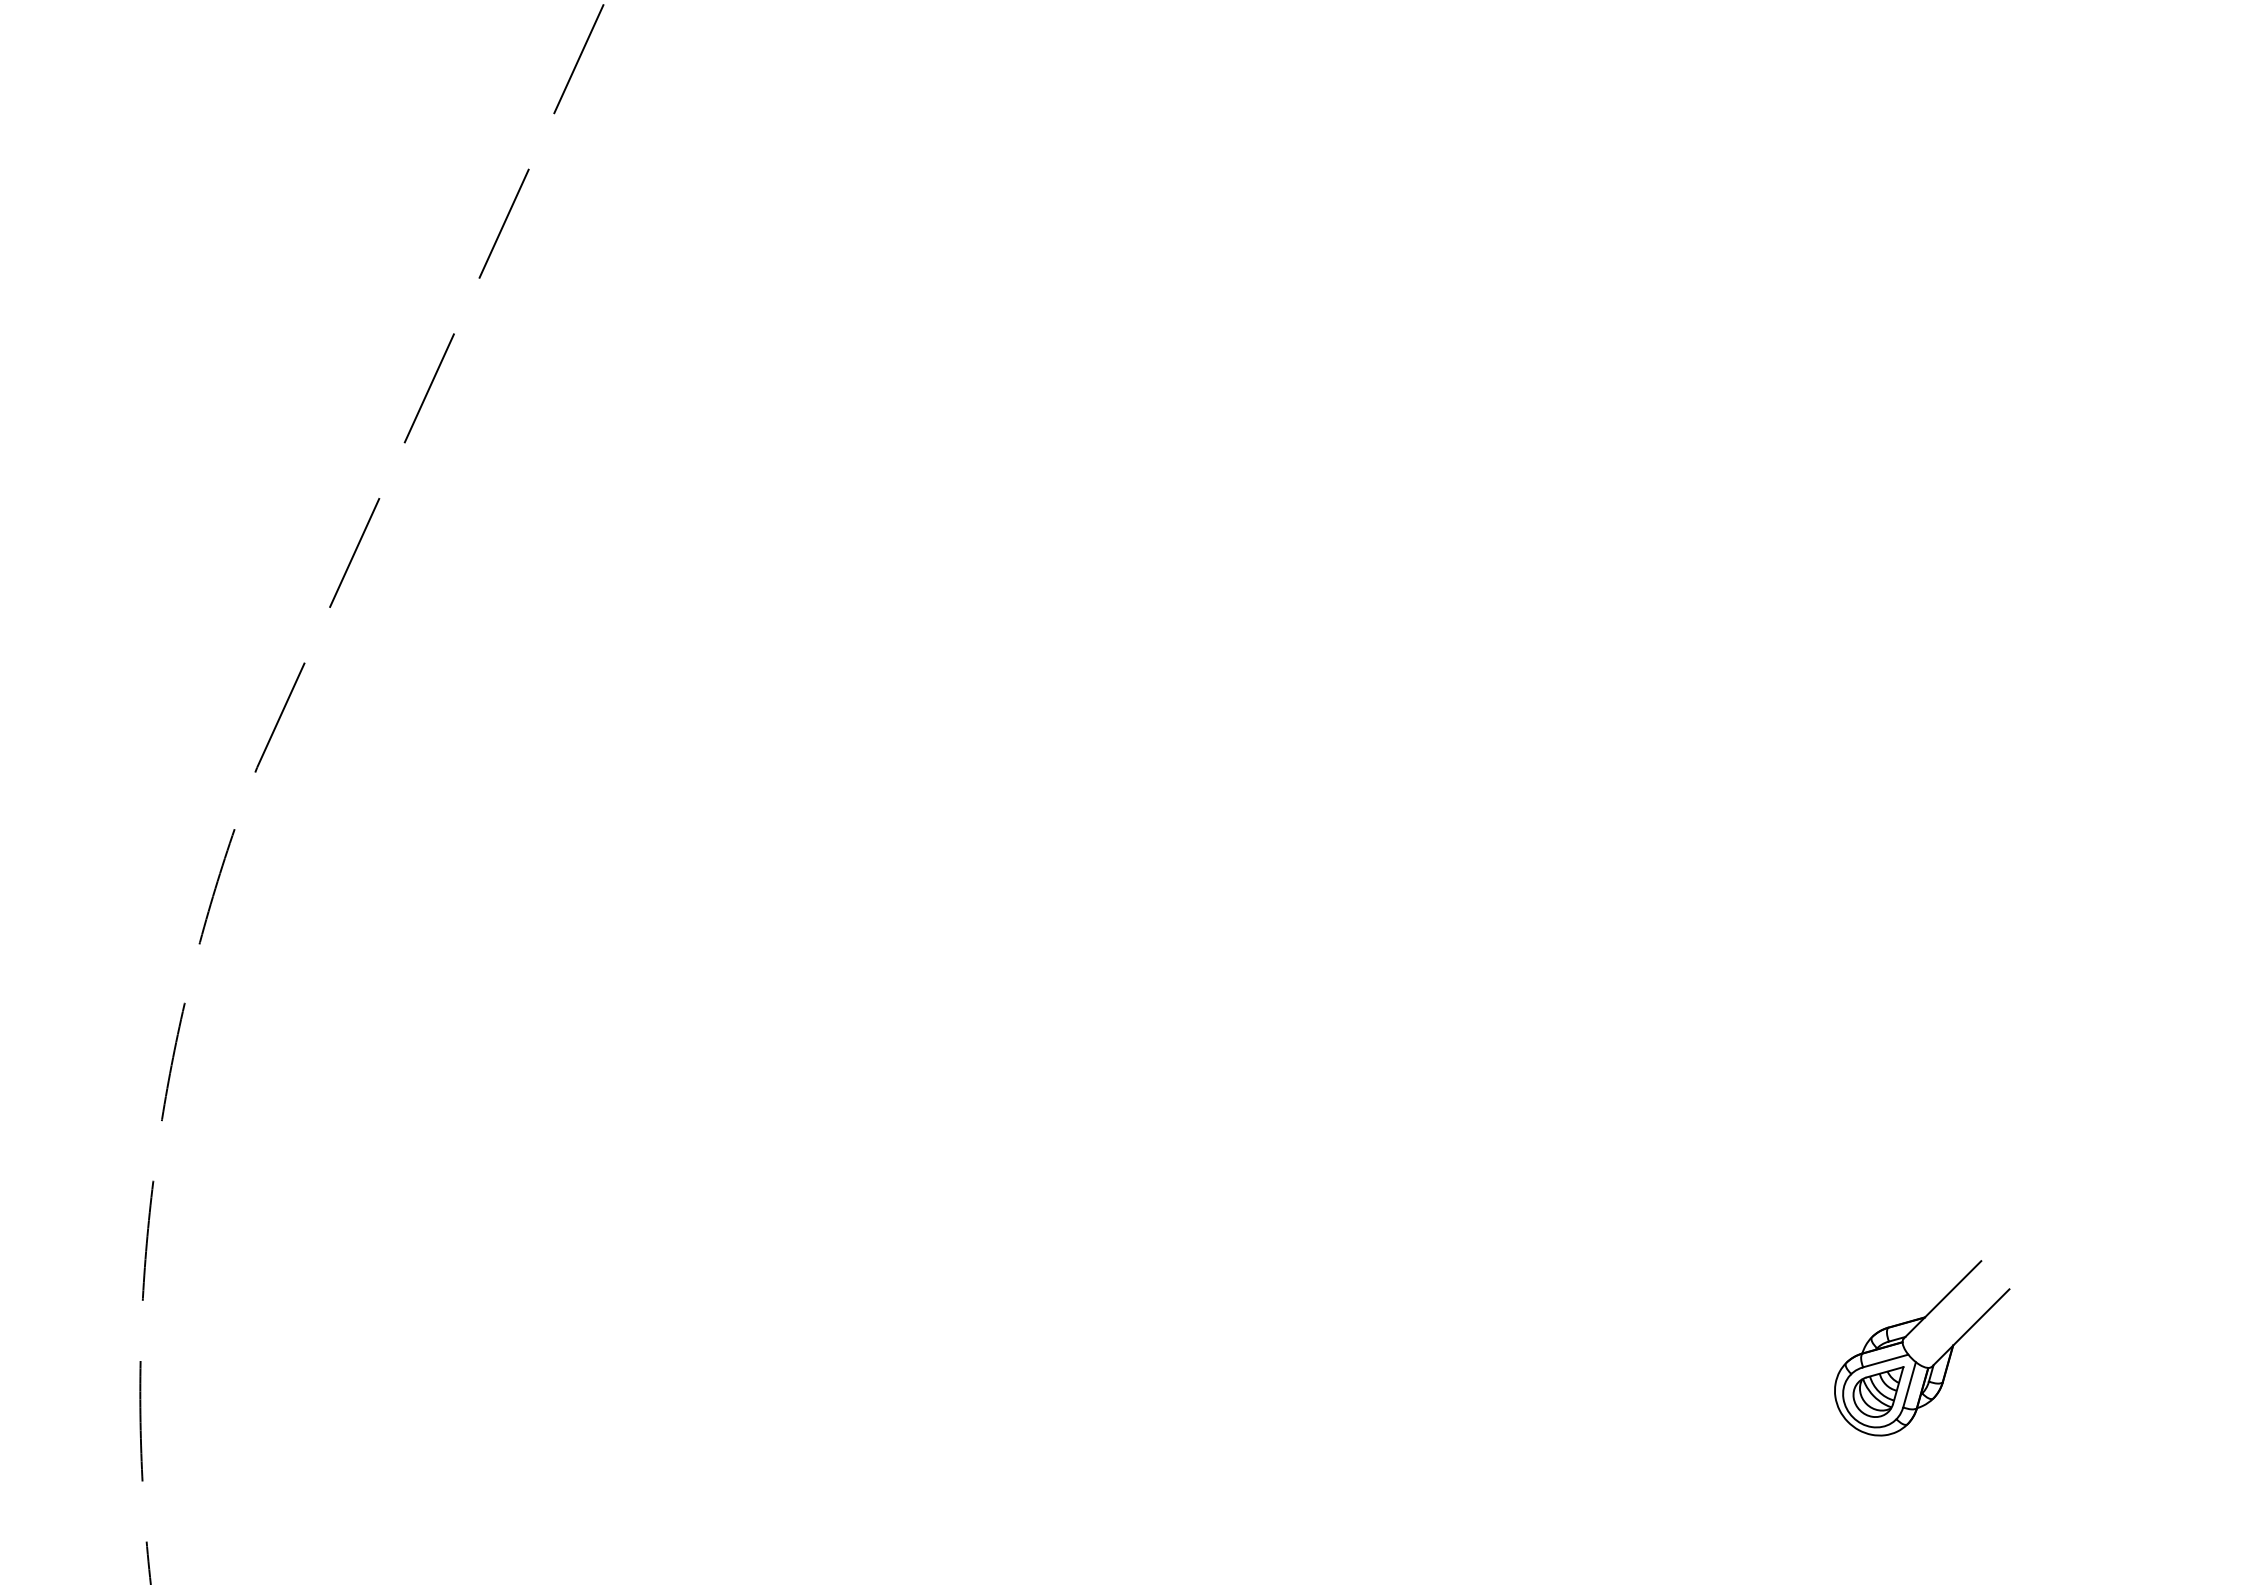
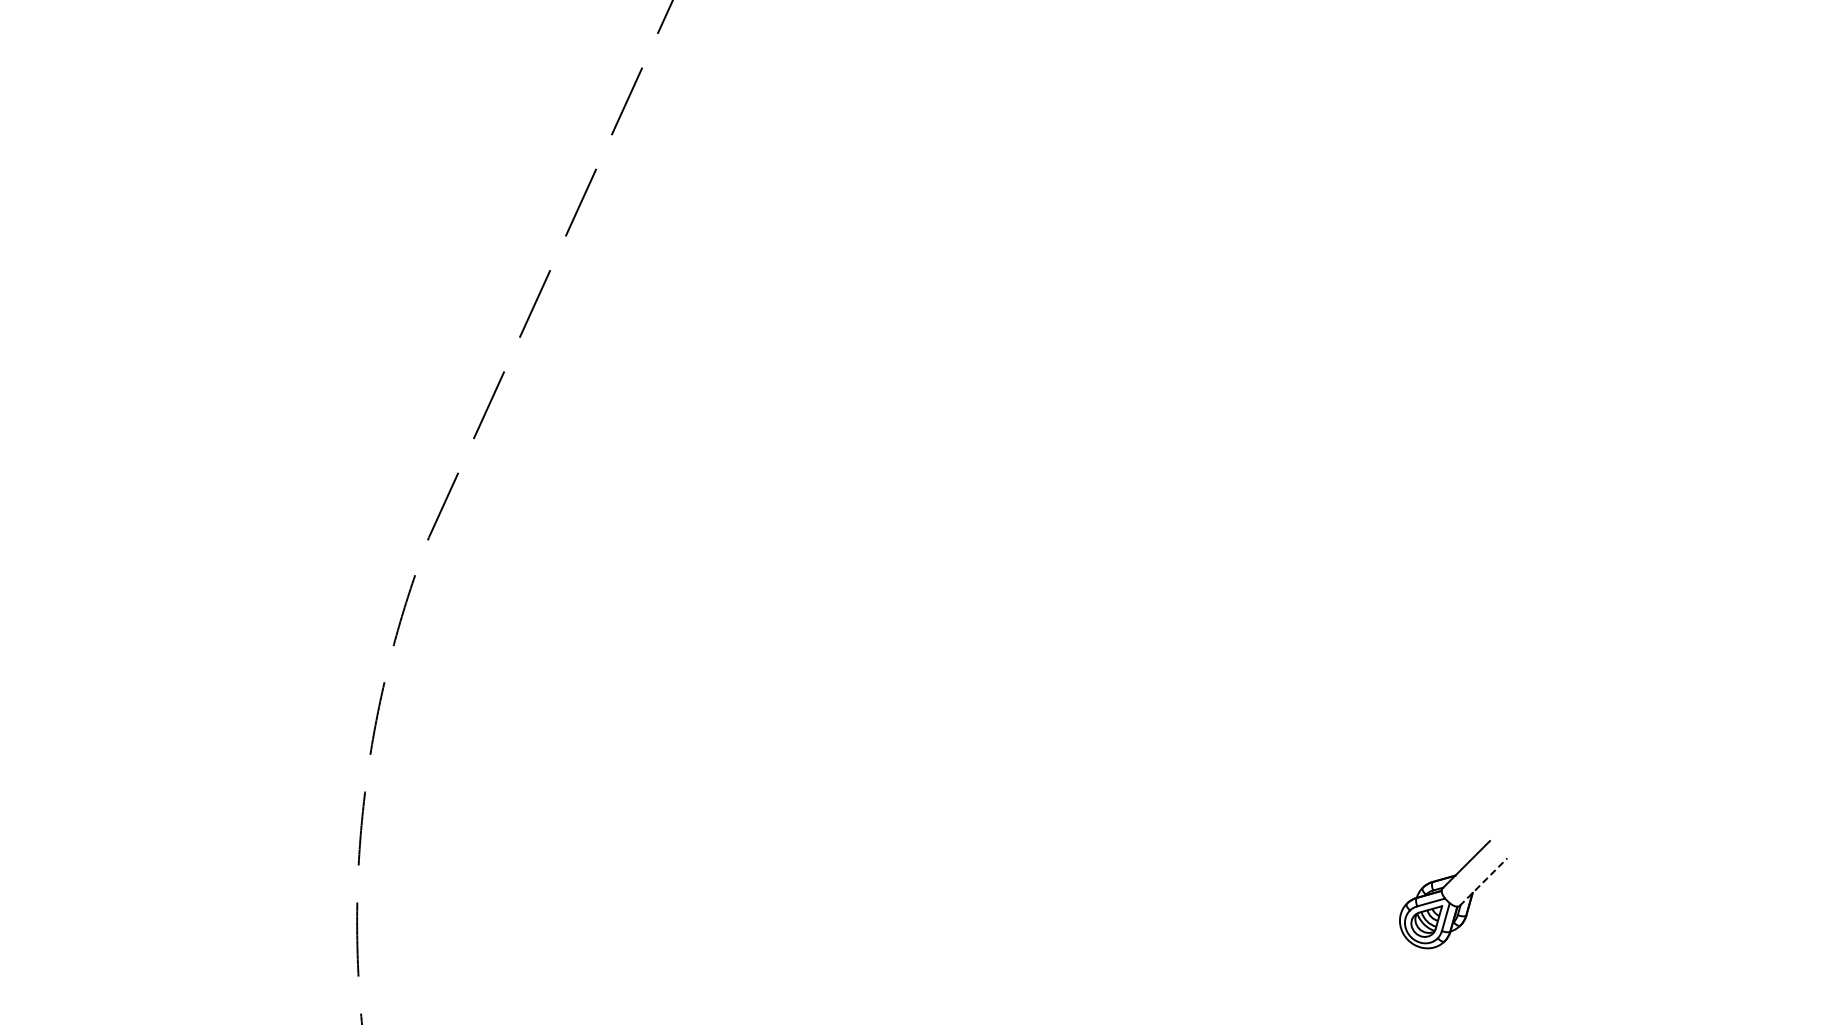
line: (1970, 1328) -> (1483, 882), solid -> dashed

